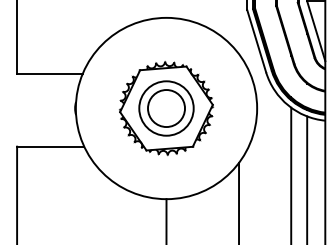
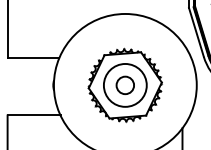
circle: (166, 108) -> (125, 85), size x0.6

